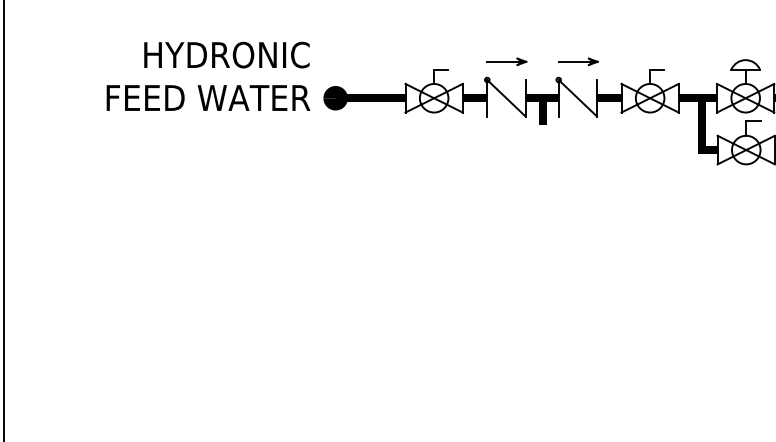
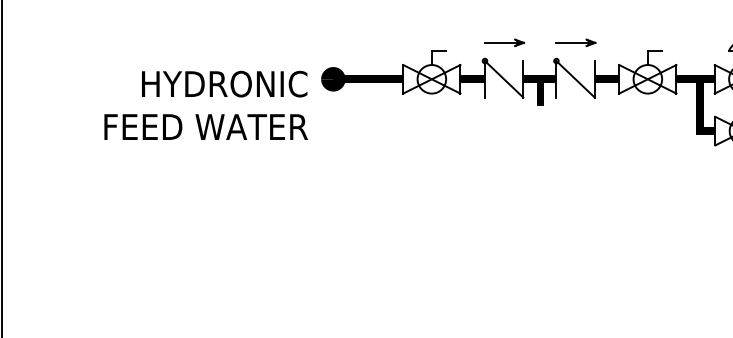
text: (208, 75) -> (206, 104), moved

